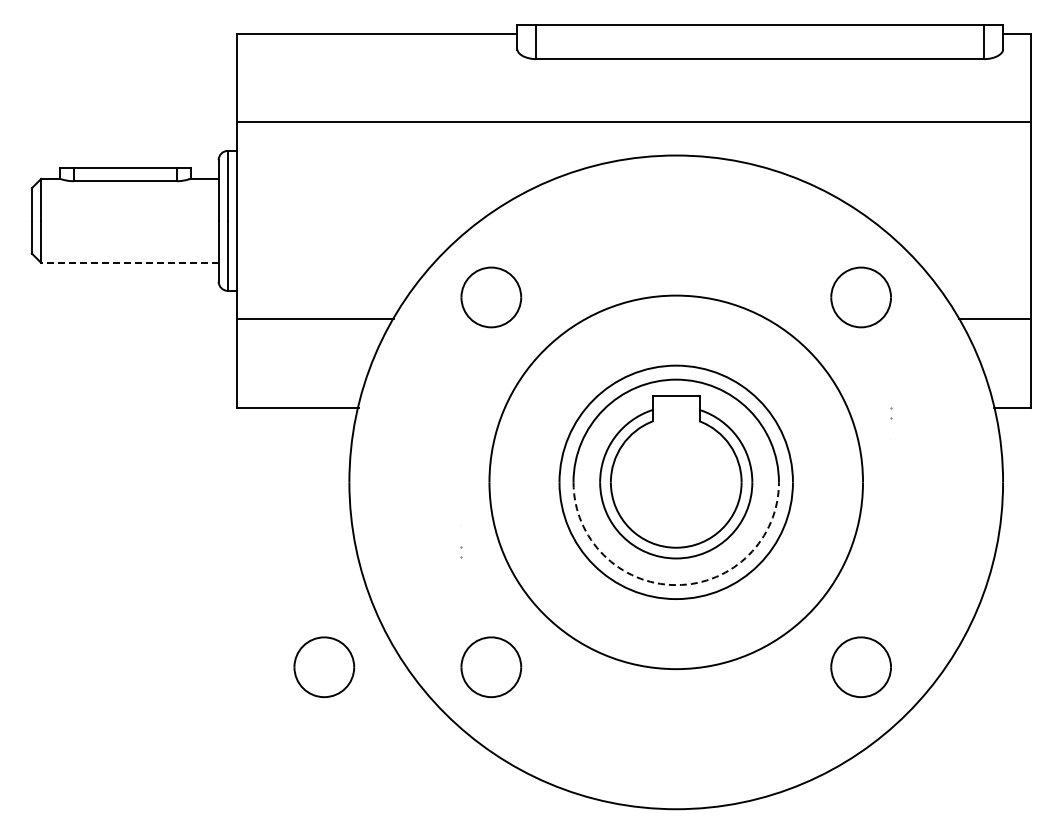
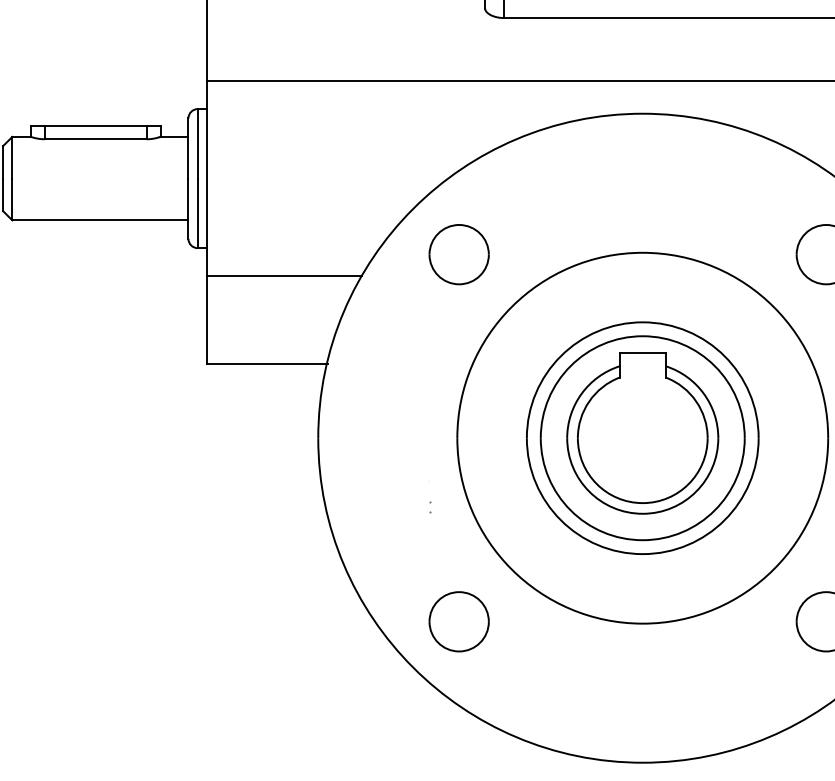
line: (129, 262) -> (99, 219), dashed -> solid
arc: (676, 585) -> (643, 540), dashed -> solid
part: (324, 666) -> (293, 621), removed

